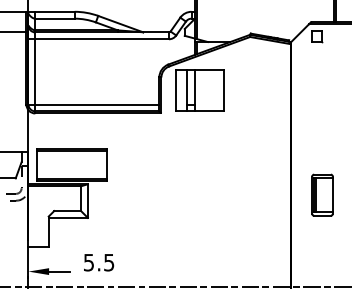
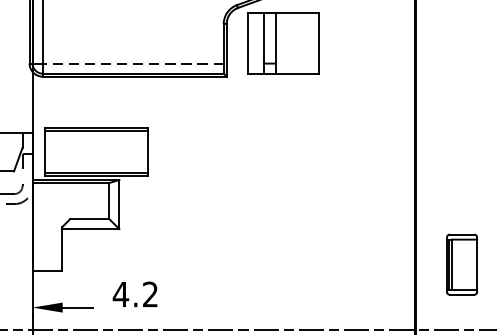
line: (96, 104) -> (131, 63), solid -> dashed
part: (322, 194) -> (462, 263), moved
text: (98, 262) -> (134, 294), 5.5 -> 4.2

